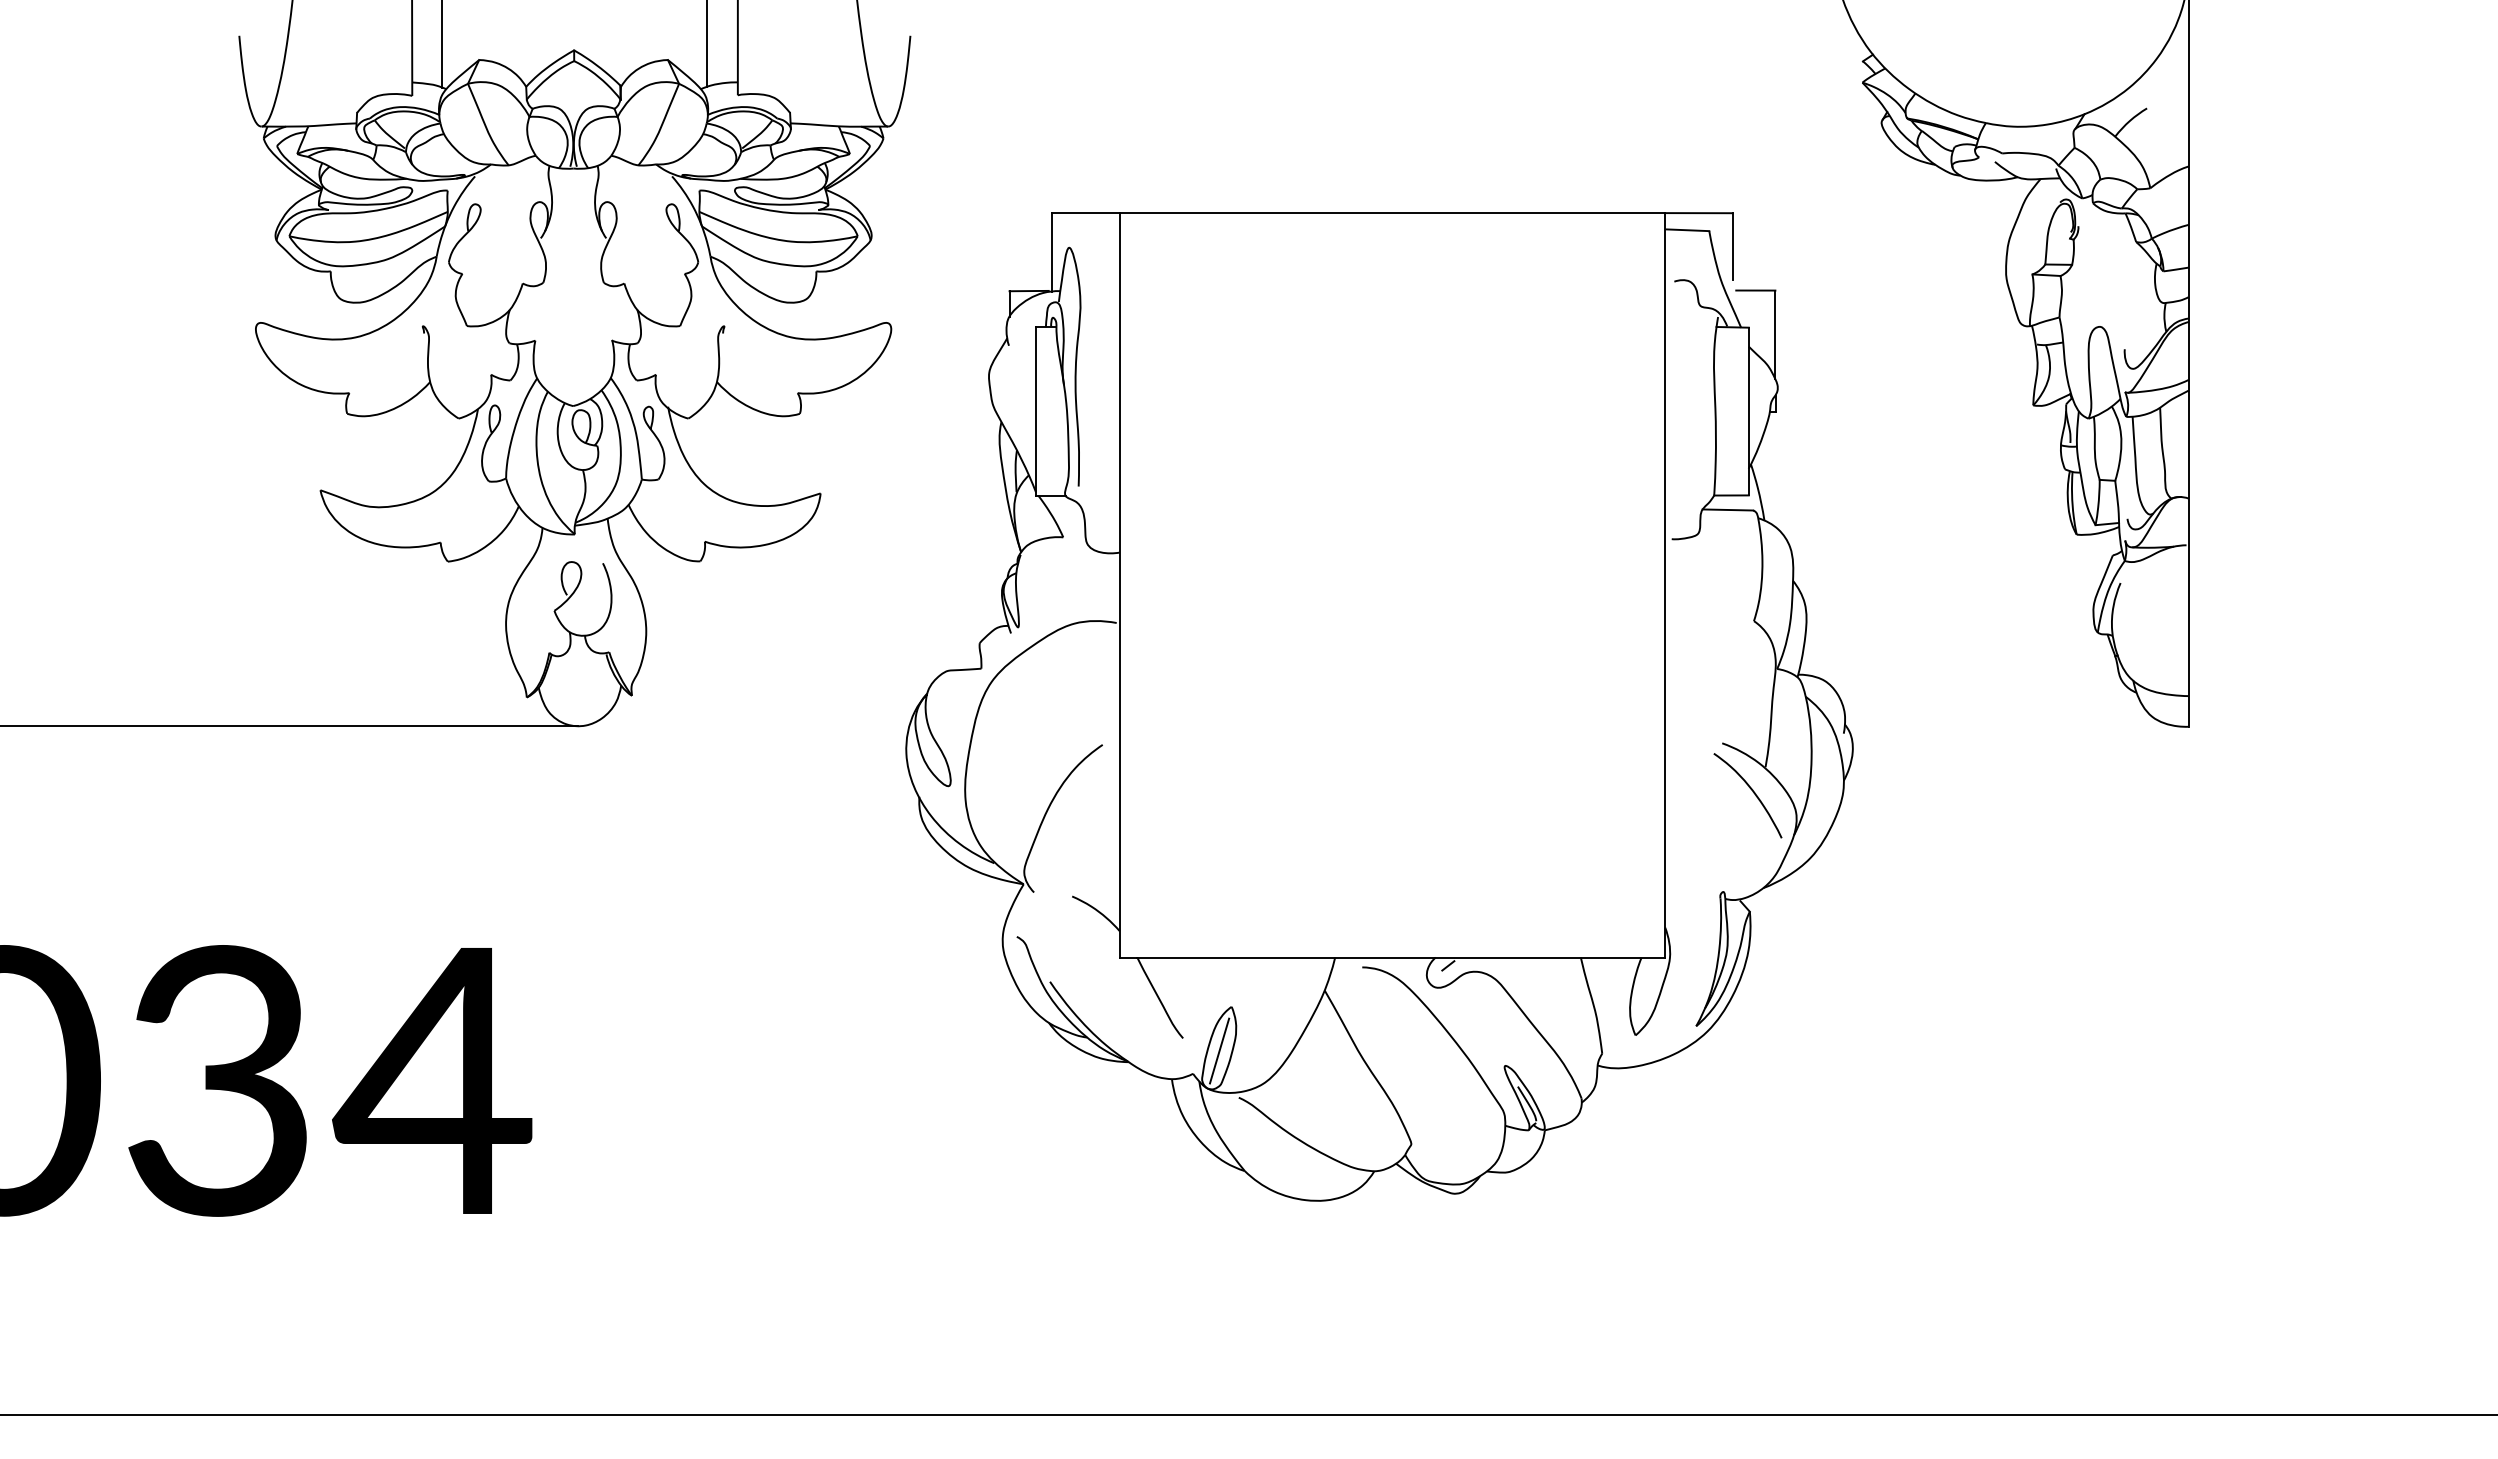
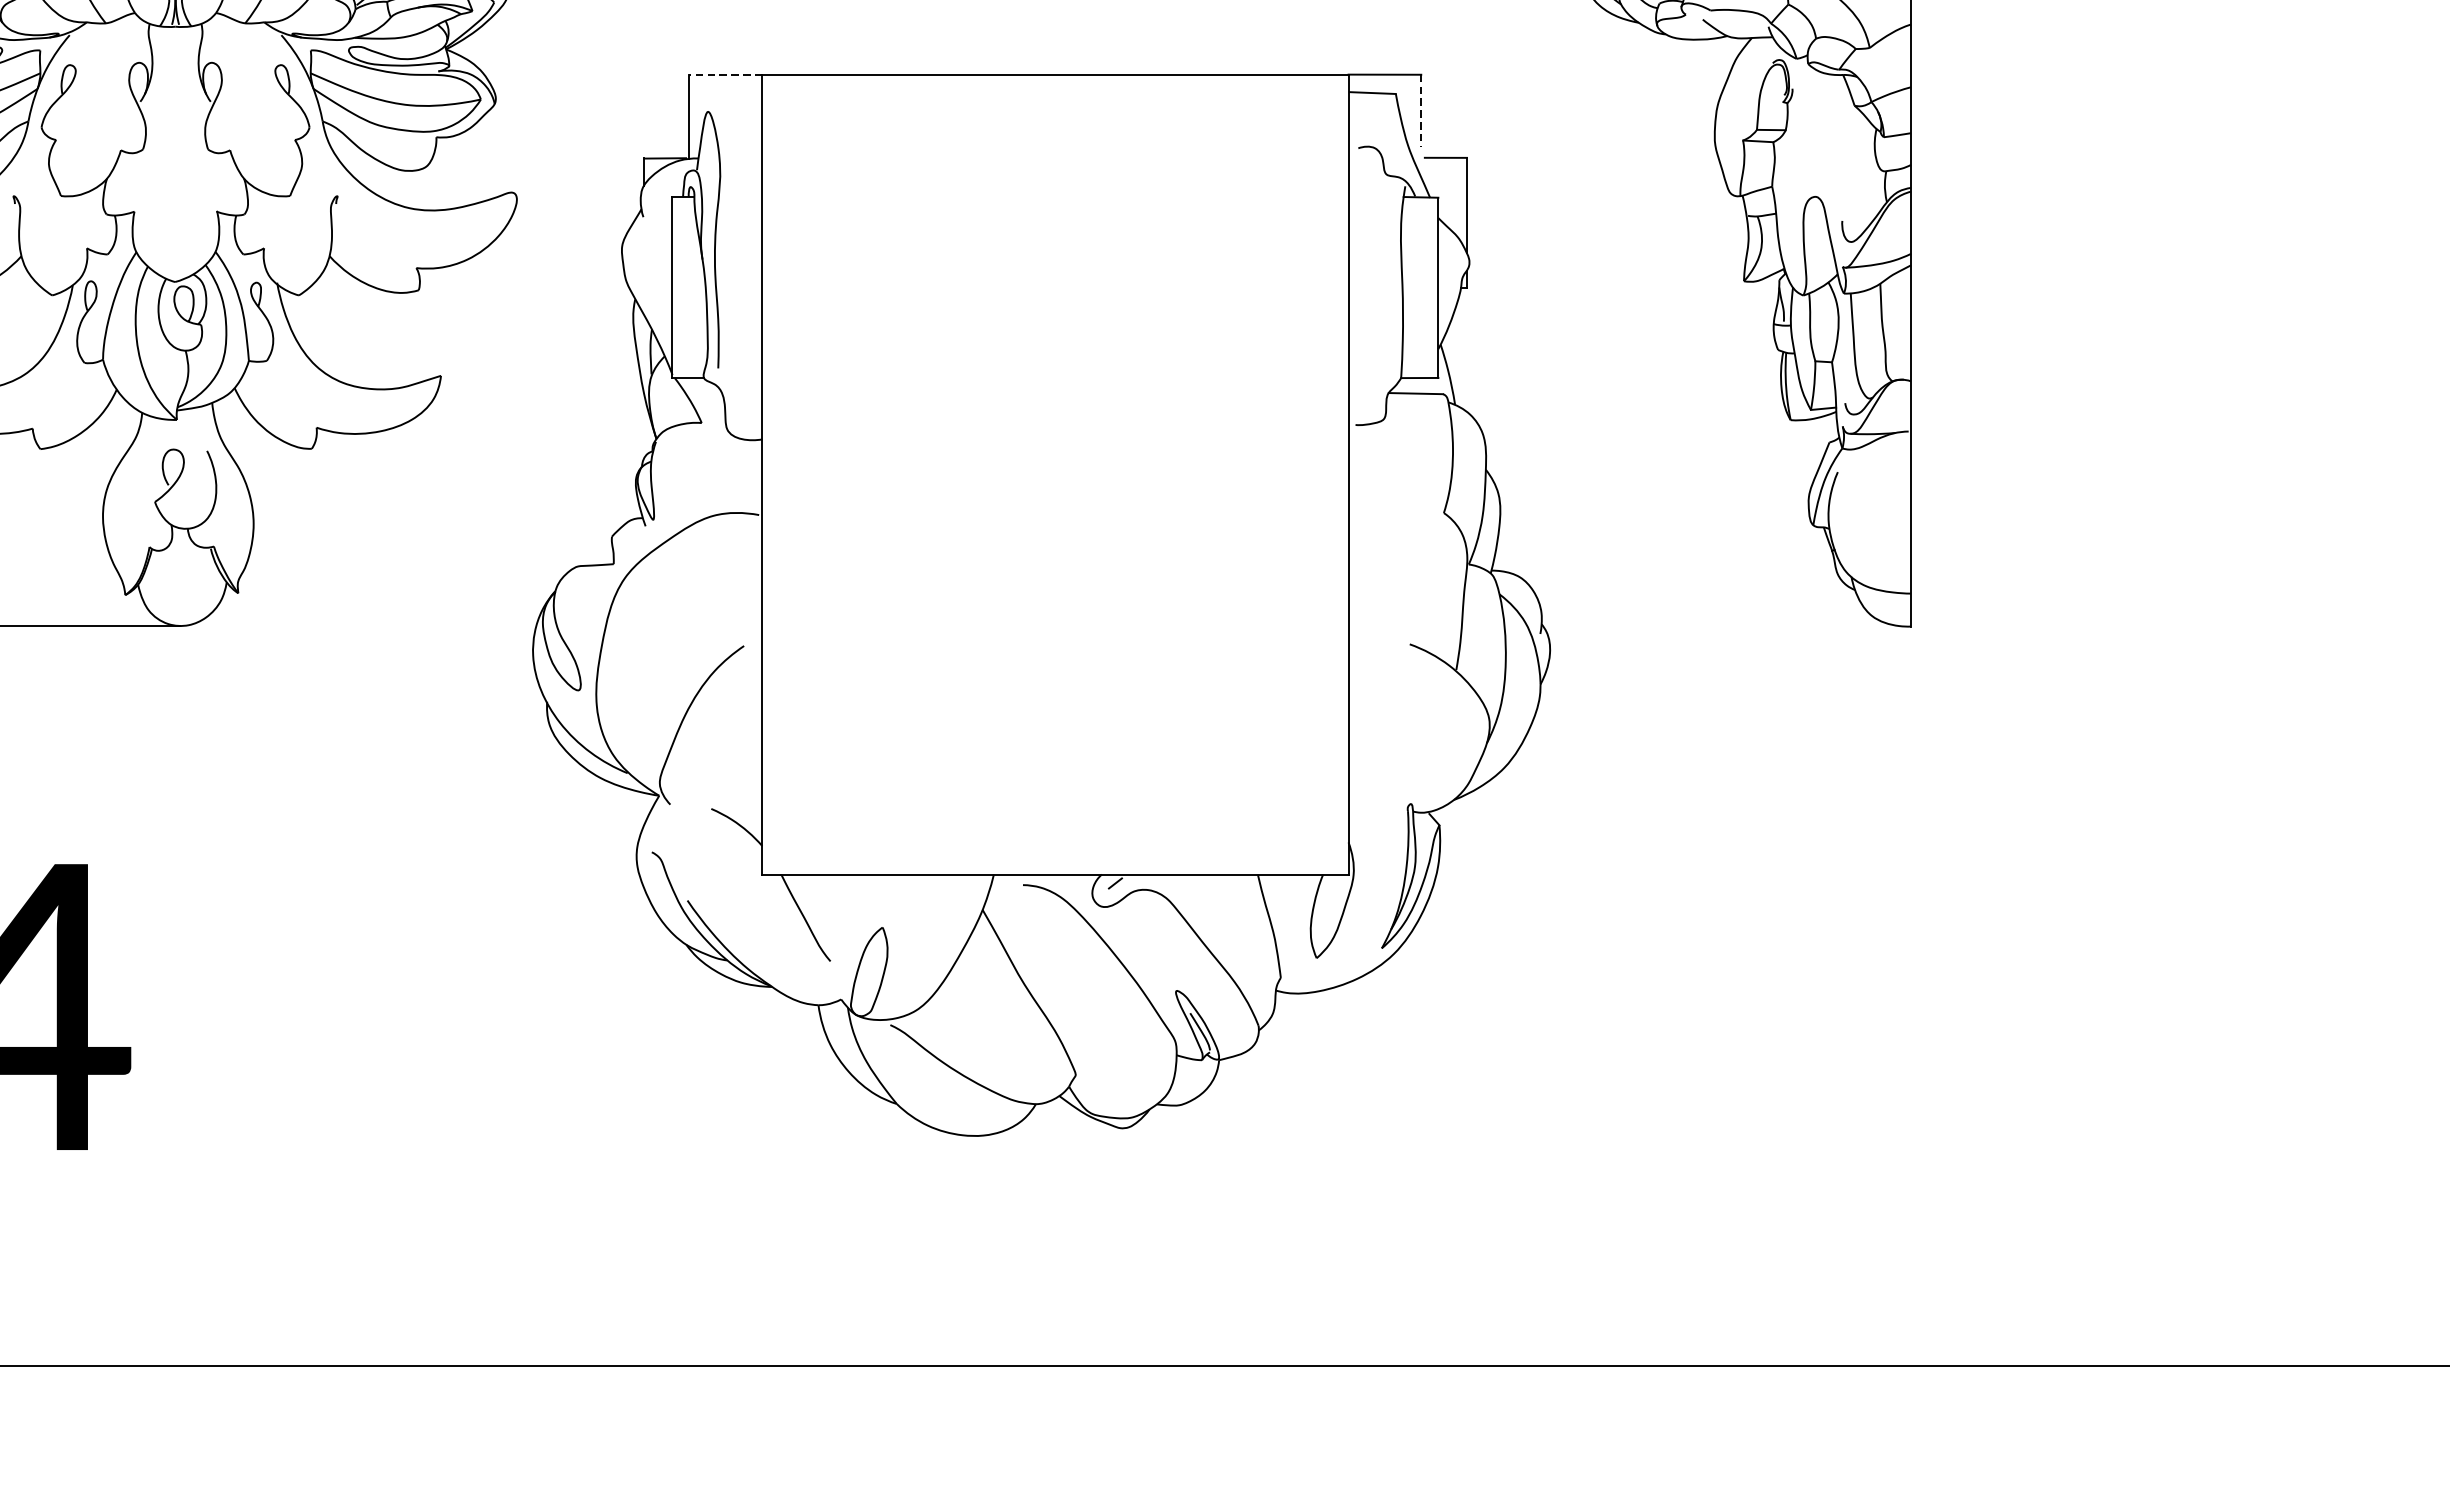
line: (1085, 213) -> (725, 75), solid -> dashed
line: (1732, 247) -> (1420, 111), solid -> dashed
curve: (1753, 793) -> (1443, 698), removed
line: (1219, 1050) -> (869, 974), removed

